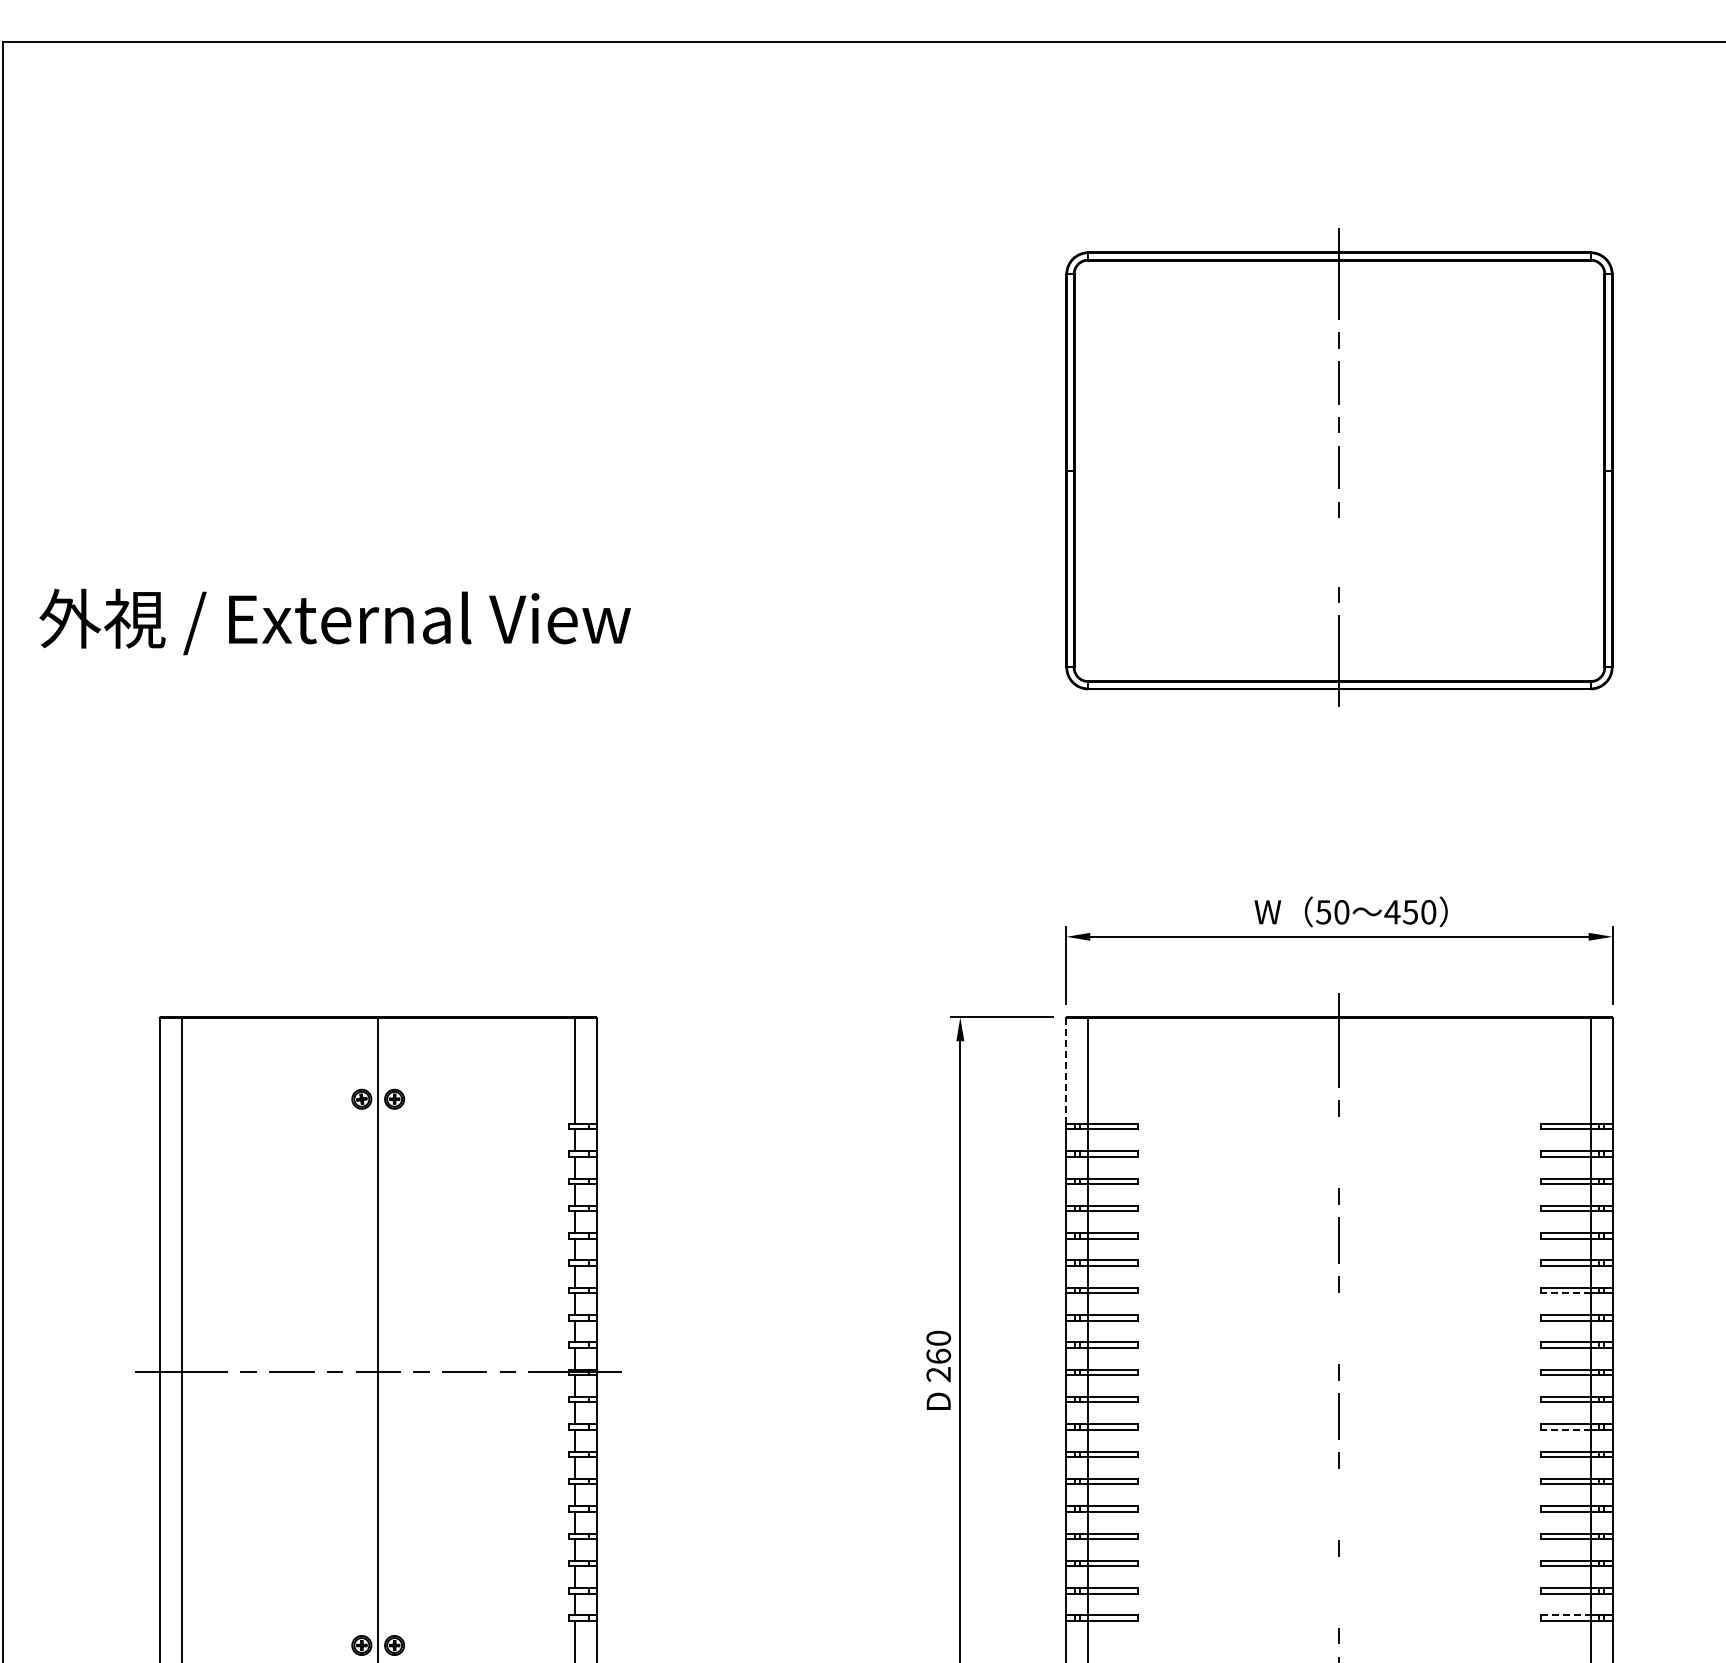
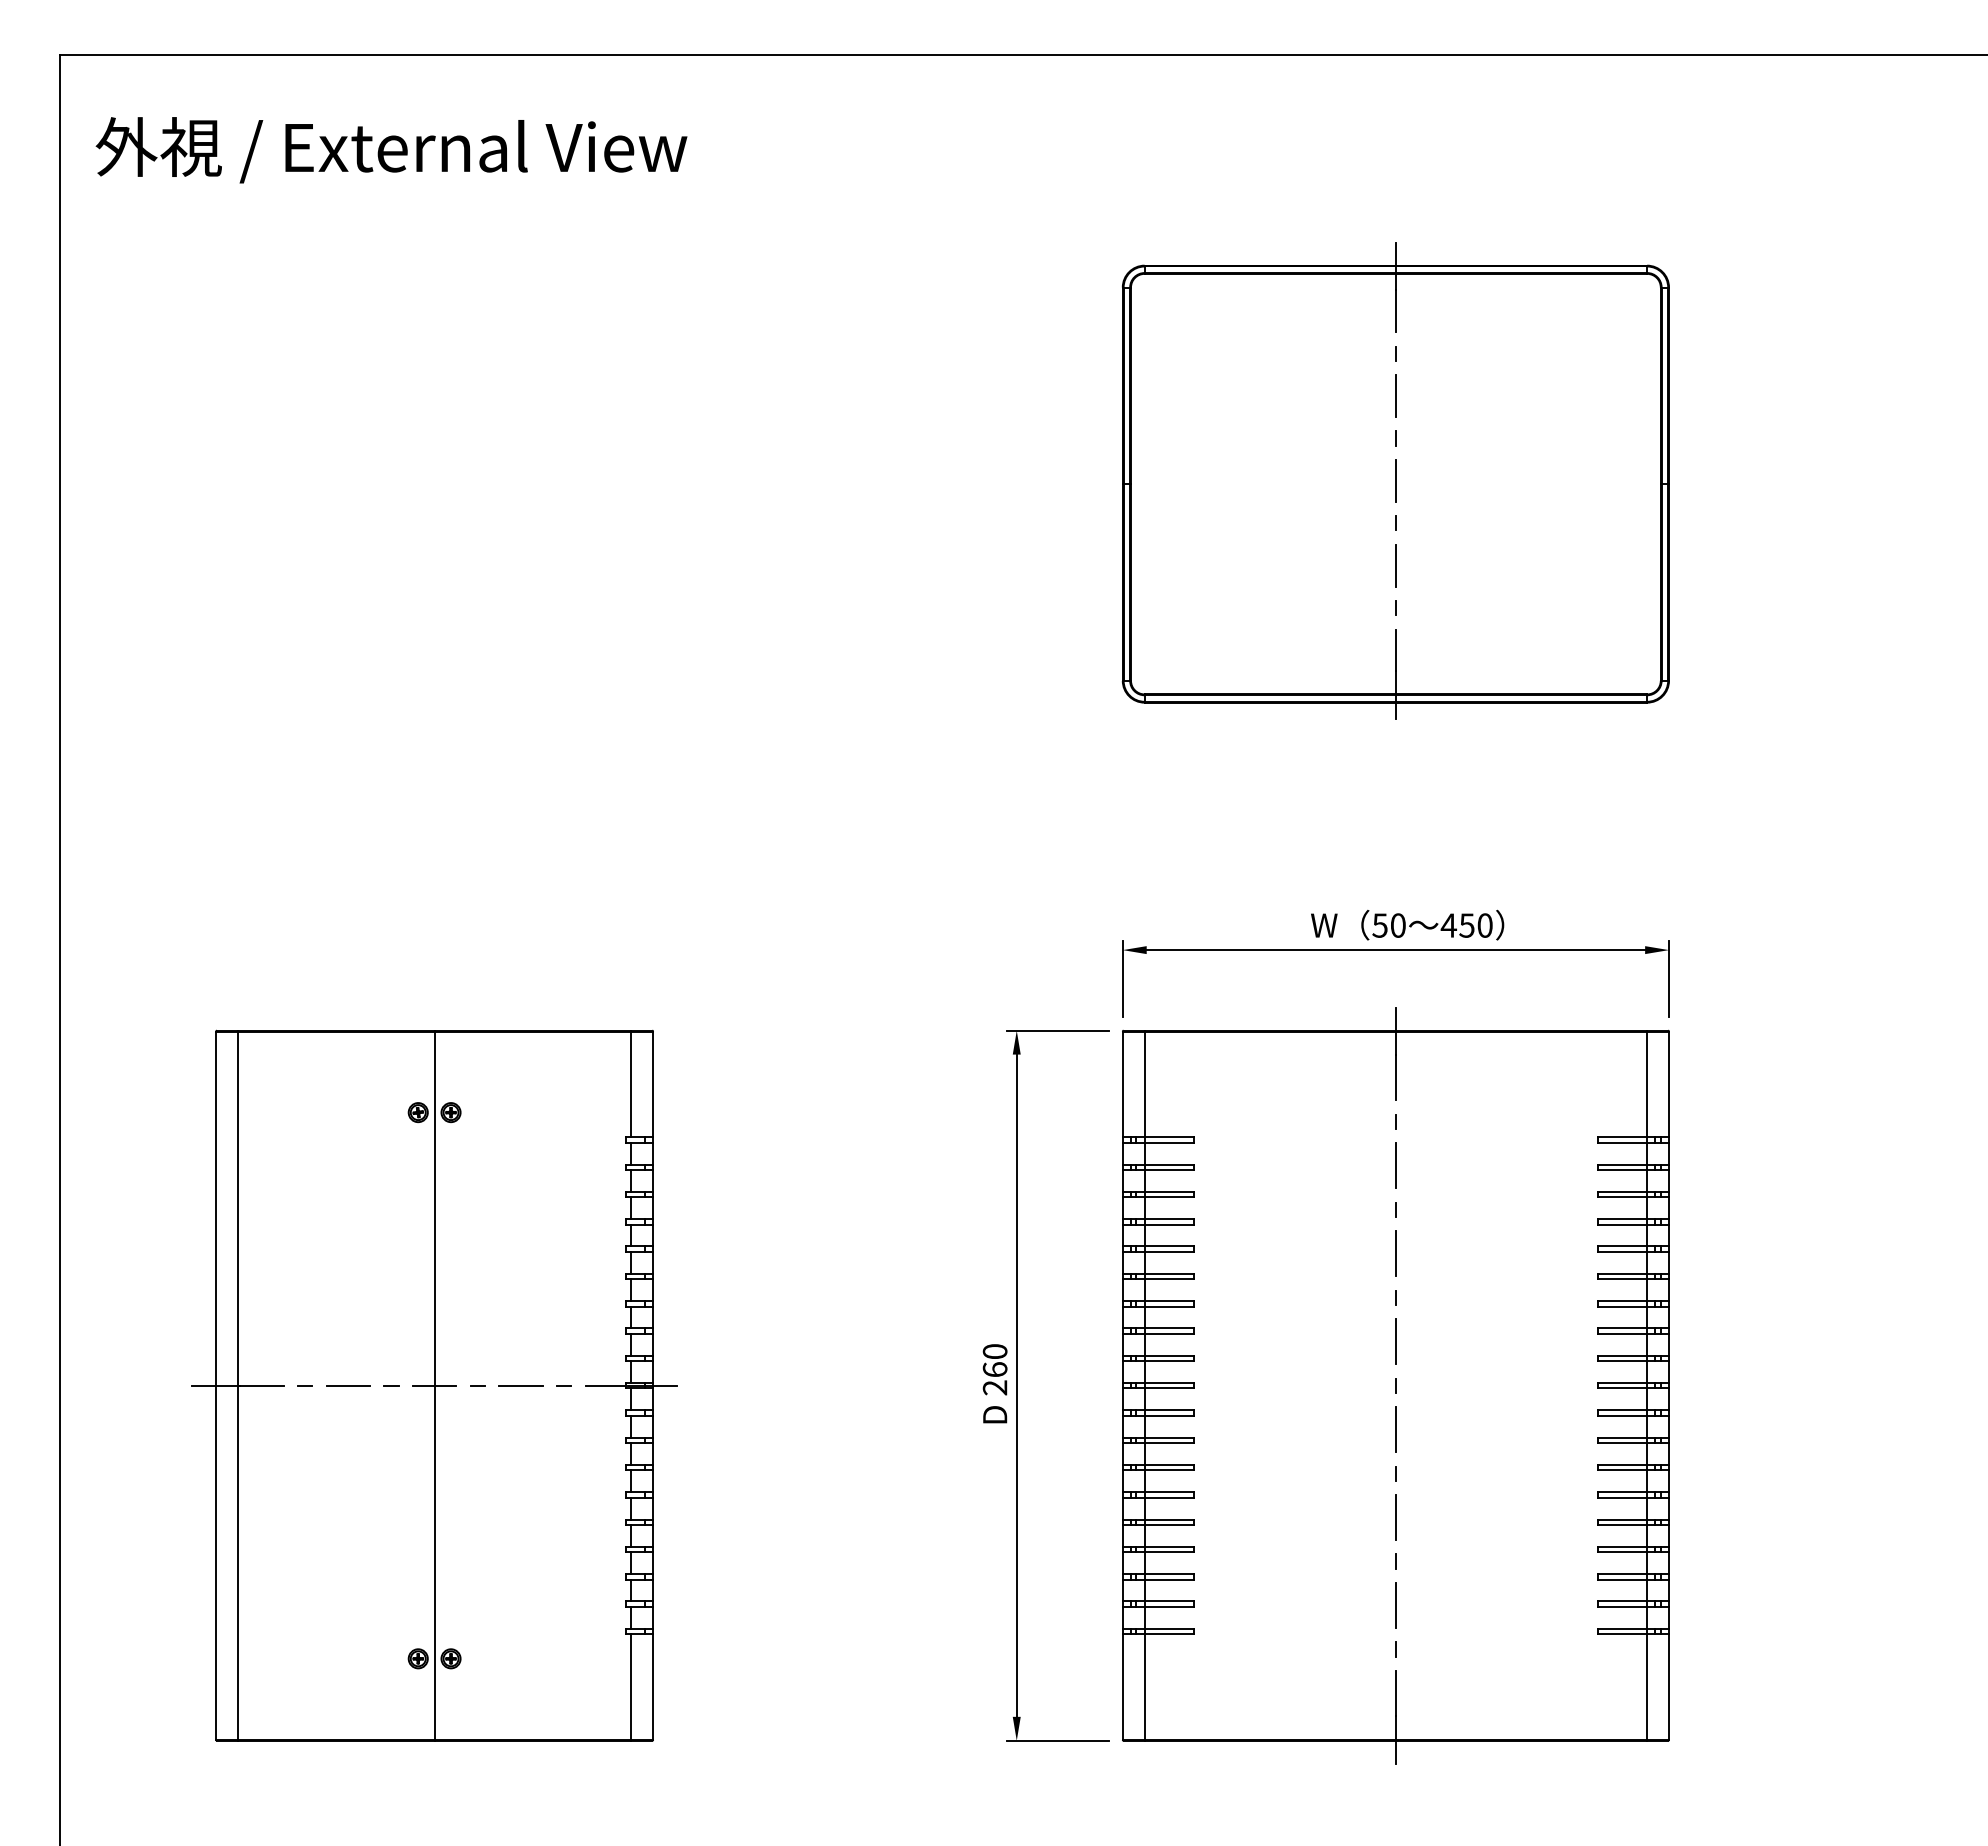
line: (1339, 552) -> (1395, 565), added
text: (335, 622) -> (391, 150), moved
line: (1066, 1071) -> (1122, 1084), dashed -> solid
line: (1339, 1152) -> (1395, 1165), added
line: (1566, 1293) -> (1622, 1306), dashed -> solid
line: (1339, 1328) -> (1395, 1341), added
line: (1566, 1430) -> (1622, 1443), dashed -> solid
line: (1339, 1504) -> (1395, 1517), added
line: (1339, 1592) -> (1395, 1605), added
line: (1566, 1615) -> (1622, 1628), dashed -> solid

